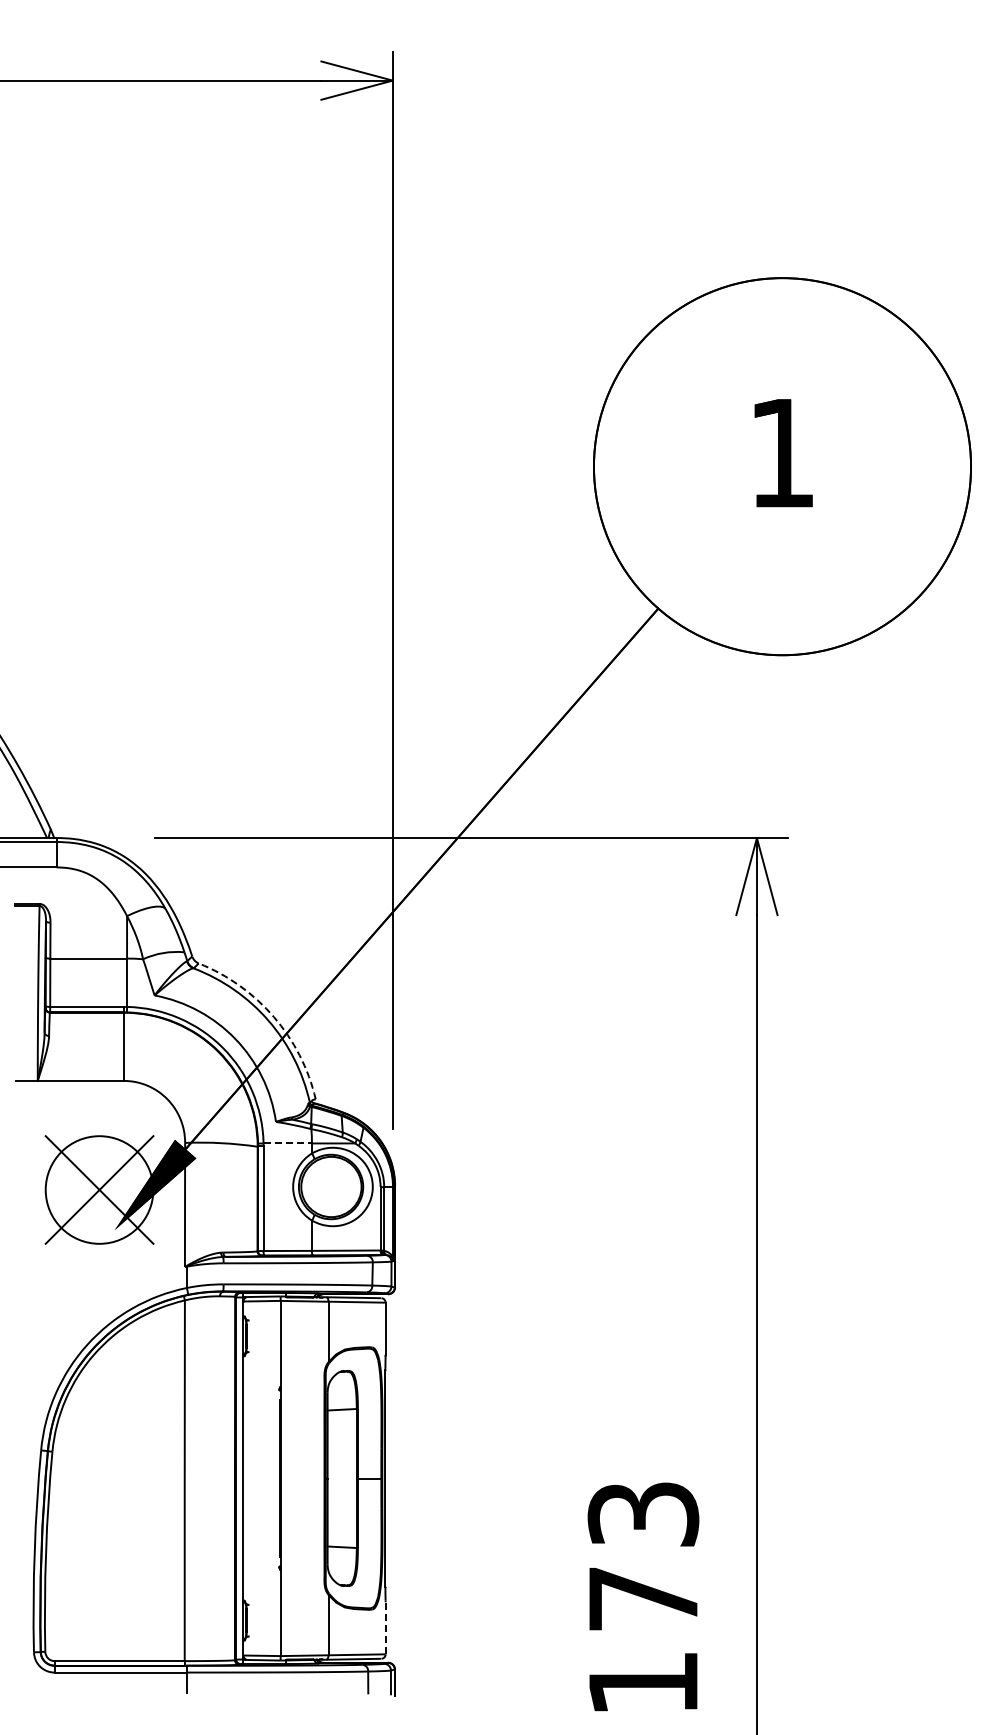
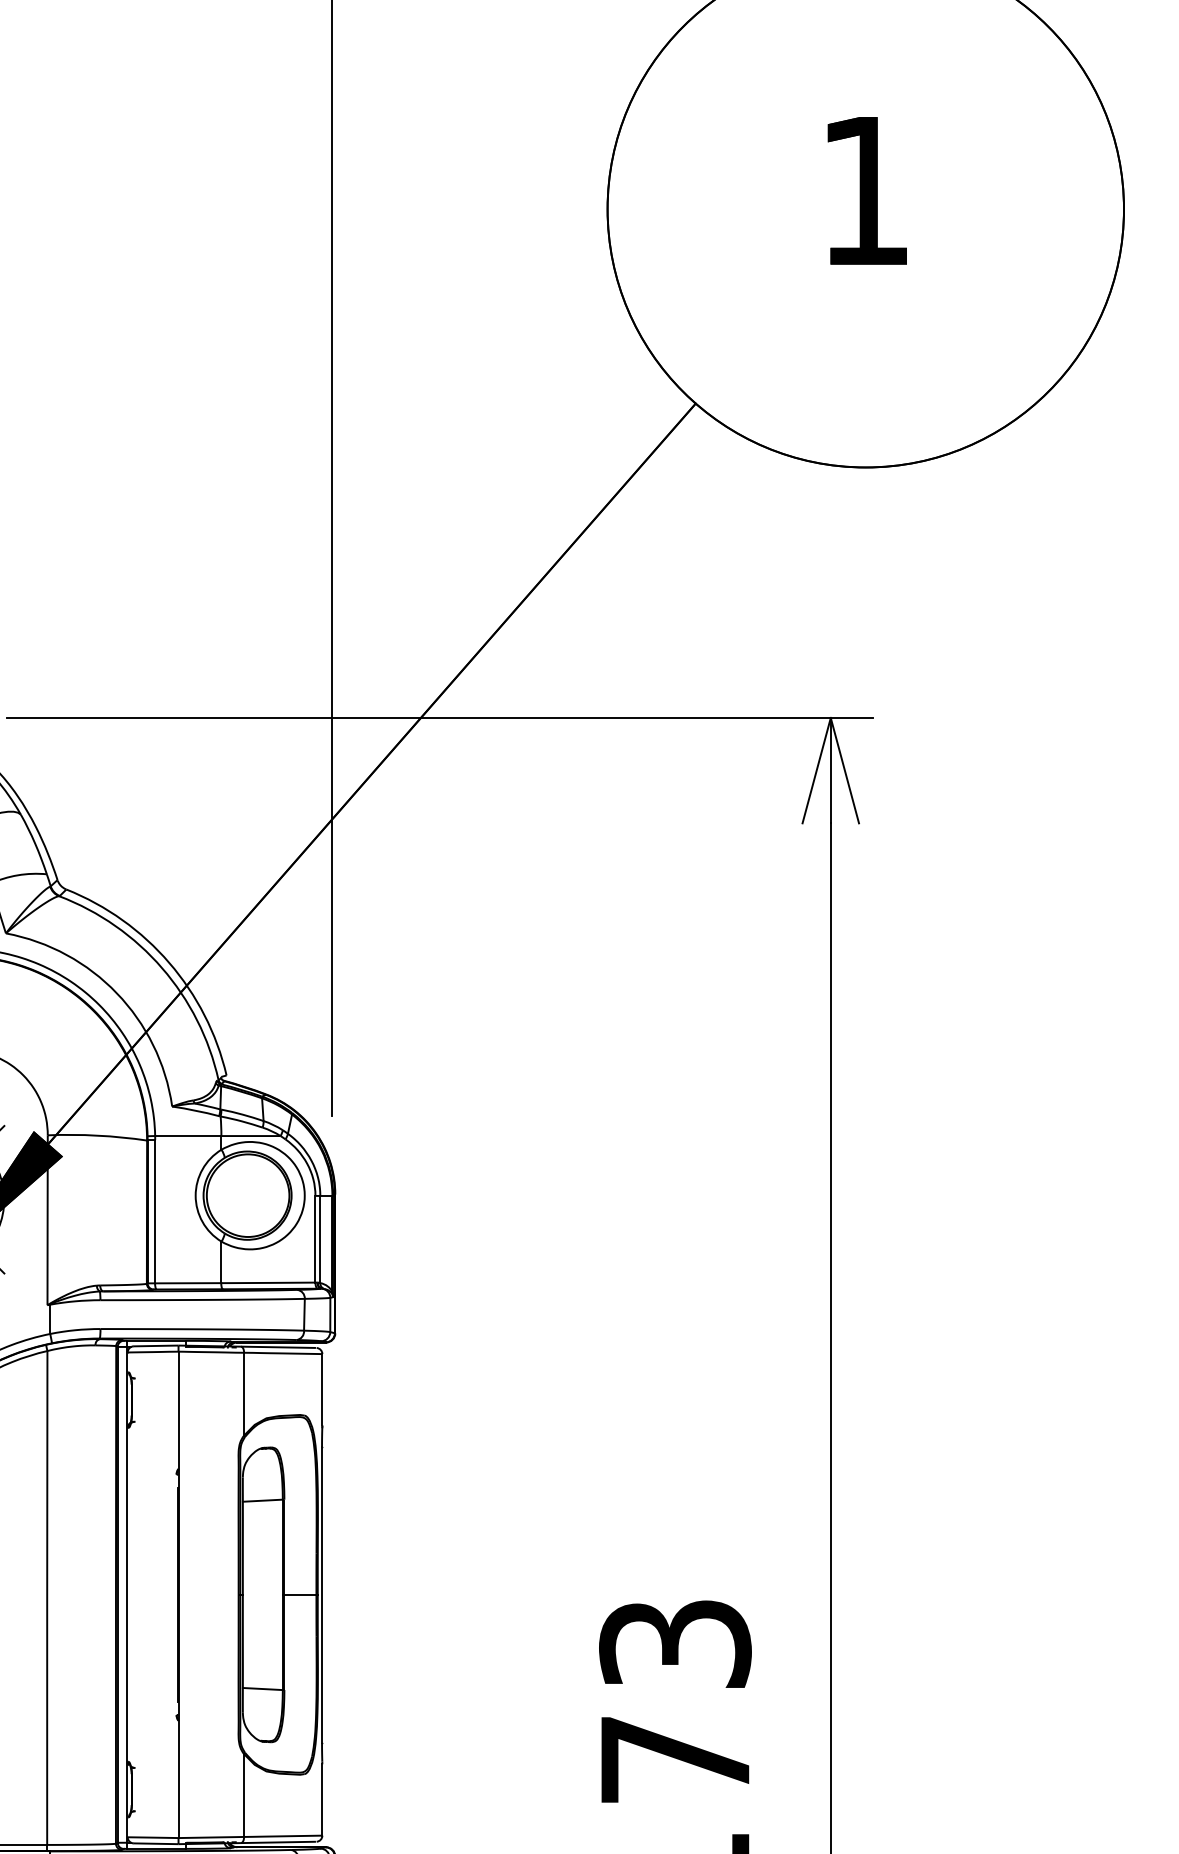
arc: (273, 1017) -> (168, 963), dashed -> solid
line: (288, 1143) -> (189, 1136), dashed -> solid
line: (385, 1627) -> (322, 1798), dashed -> solid

